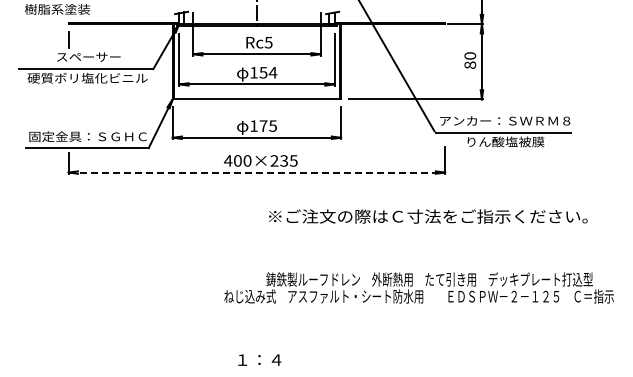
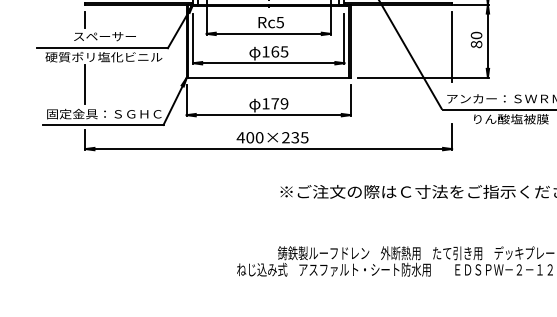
line: (445, 67) -> (452, 46), added
text: (268, 72) -> (280, 51), 154 -> 165
line: (68, 106) -> (85, 84), added
text: (272, 125) -> (283, 103), 175 -> 179
line: (257, 172) -> (269, 148), dashed -> solid

